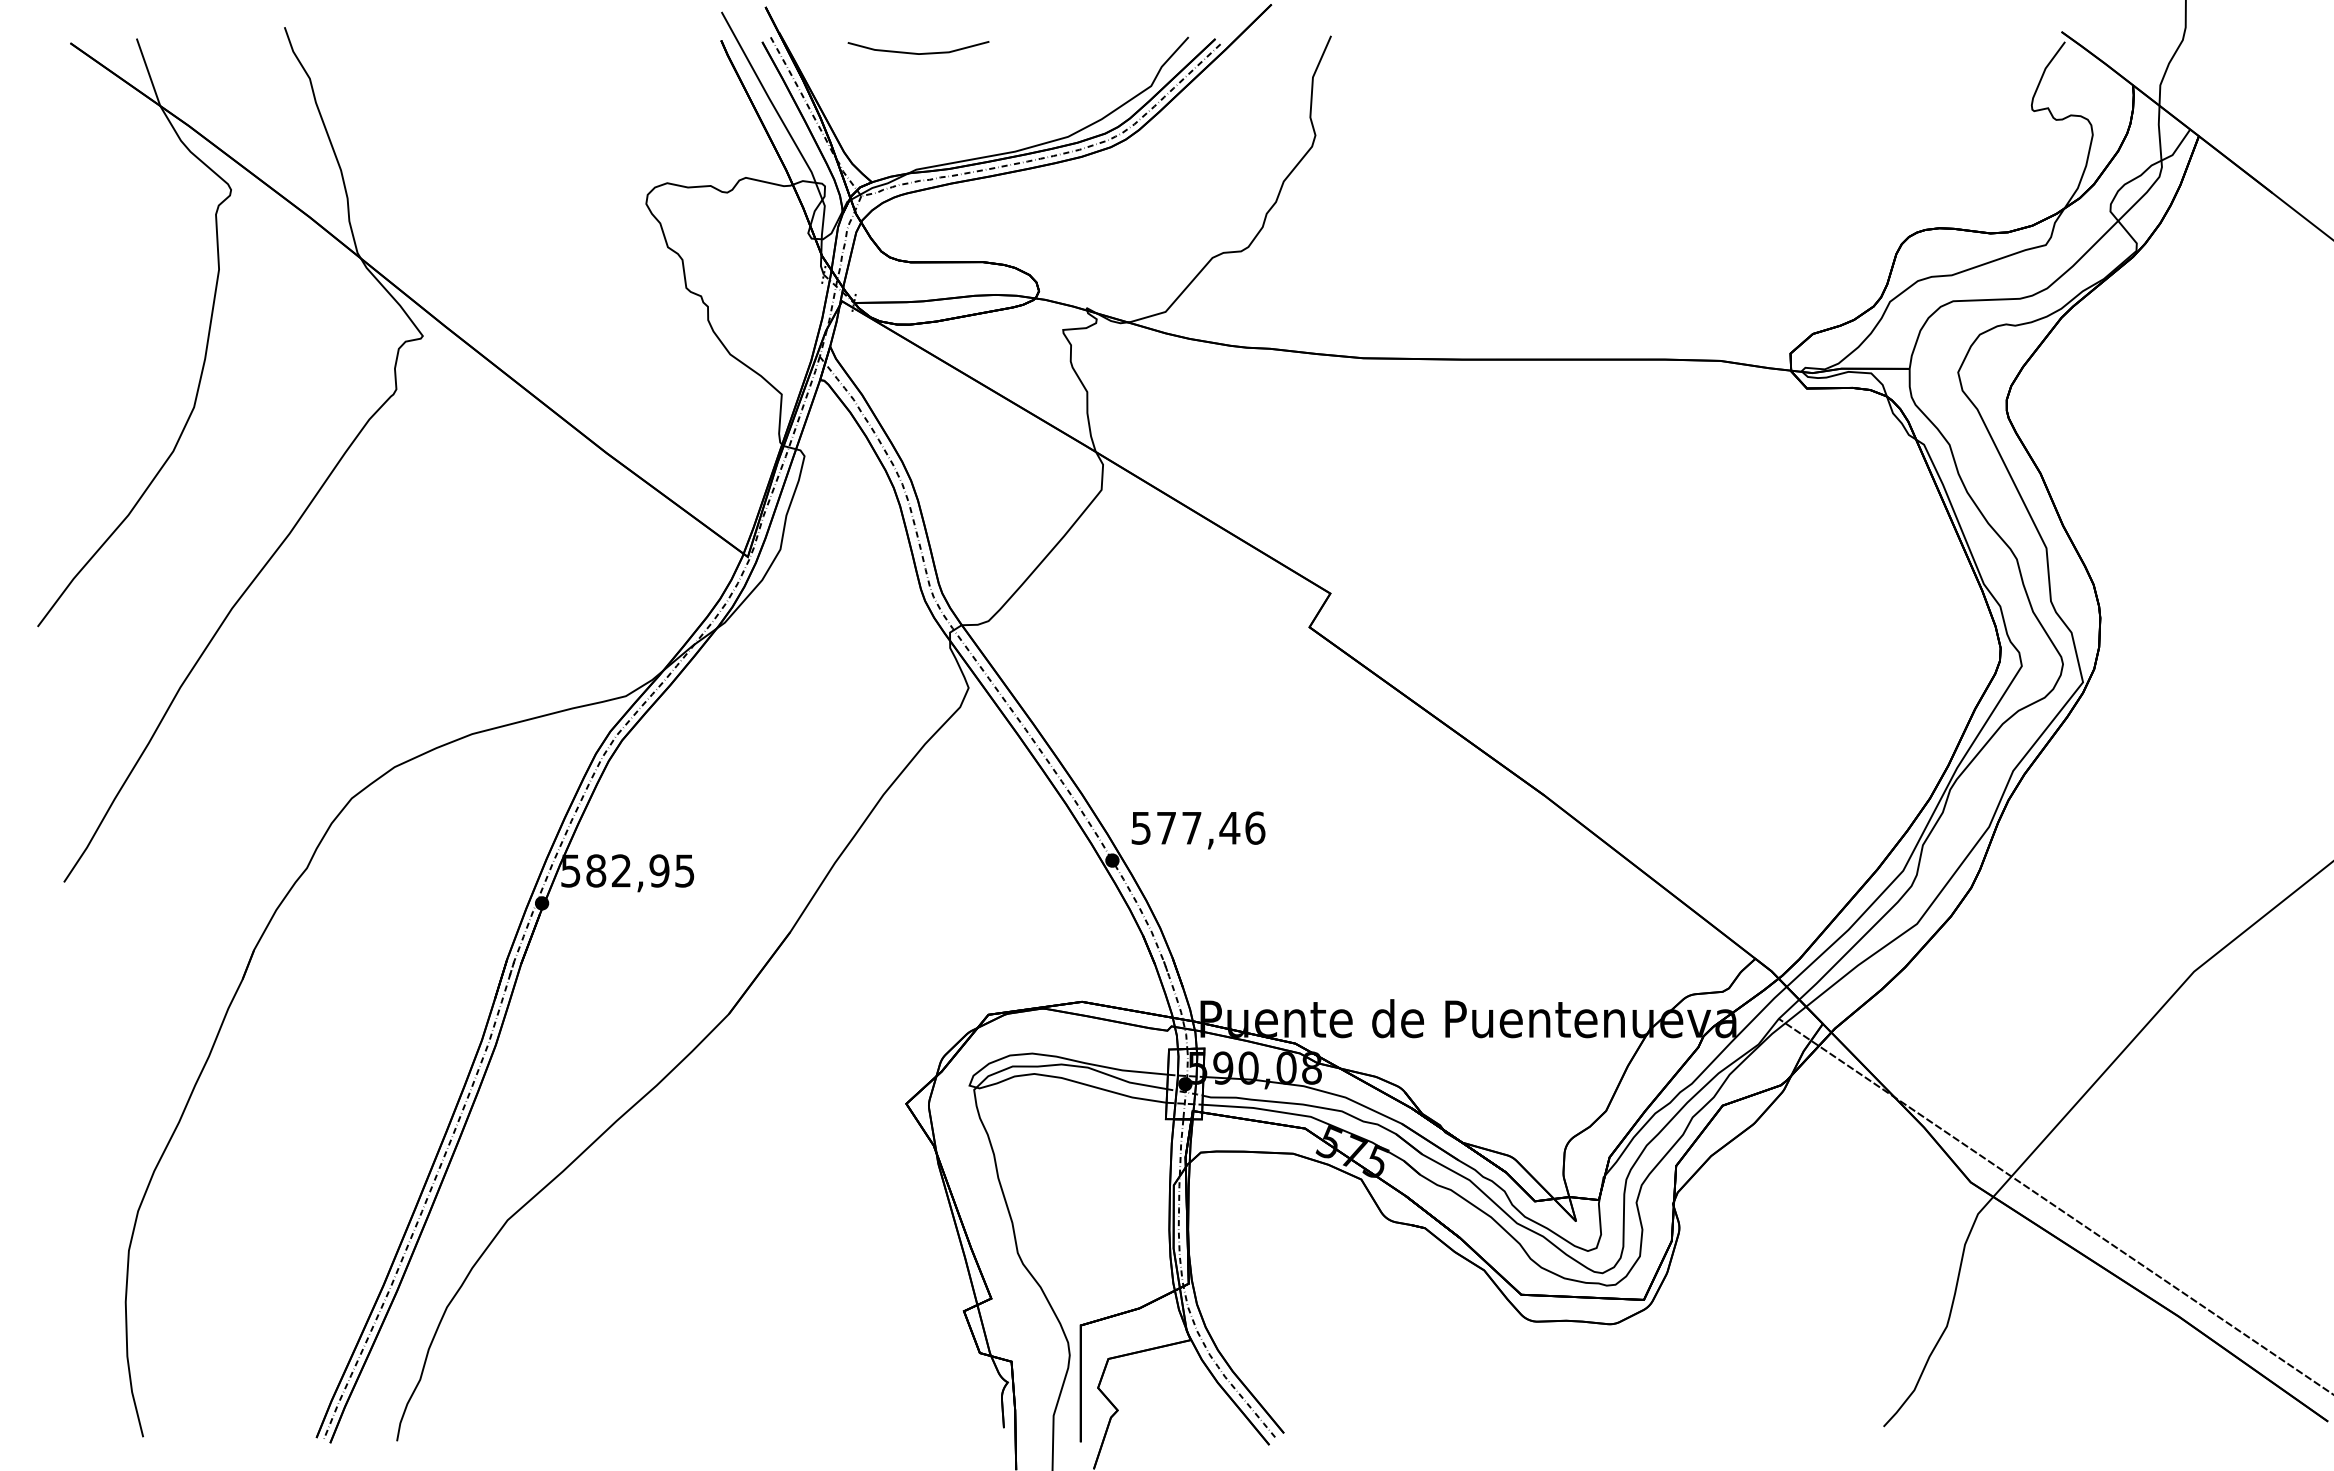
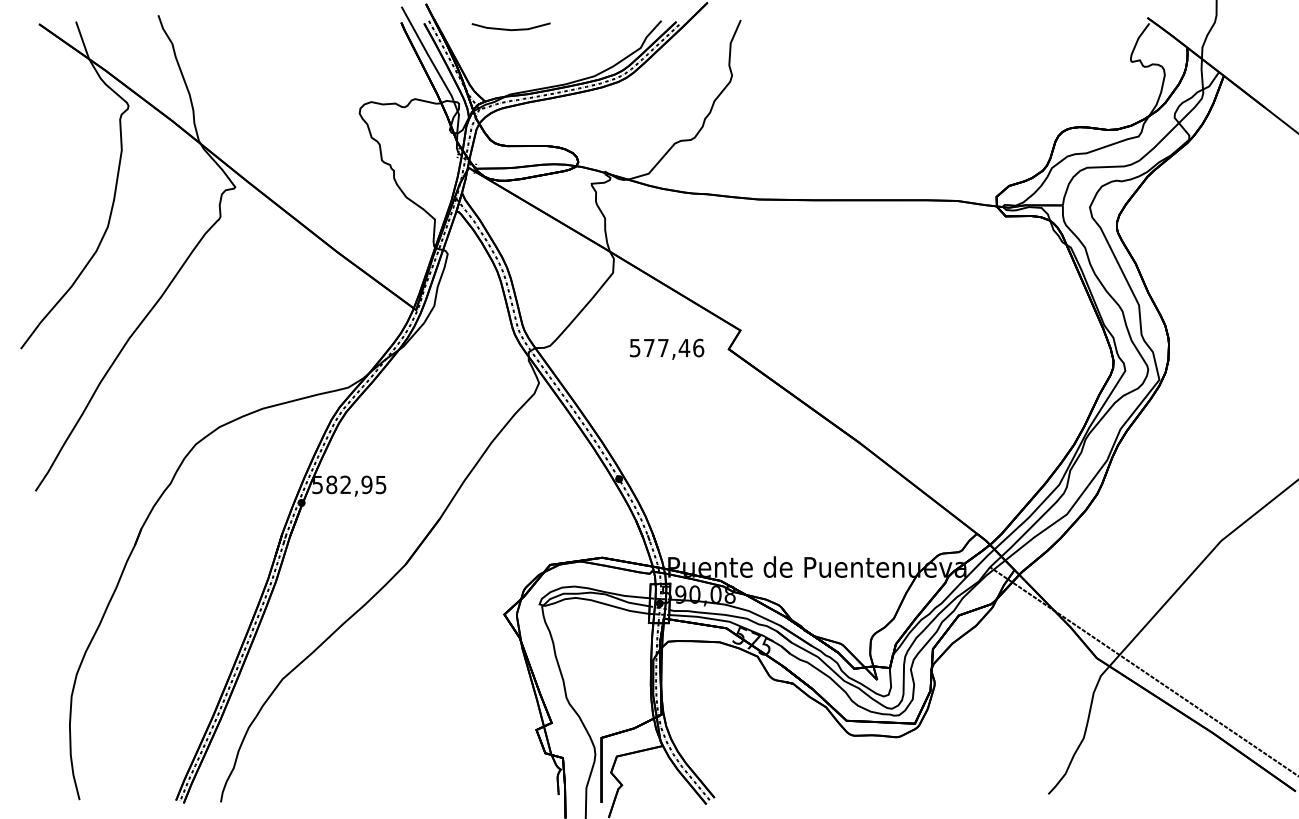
text: (1199, 828) -> (667, 348), moved

